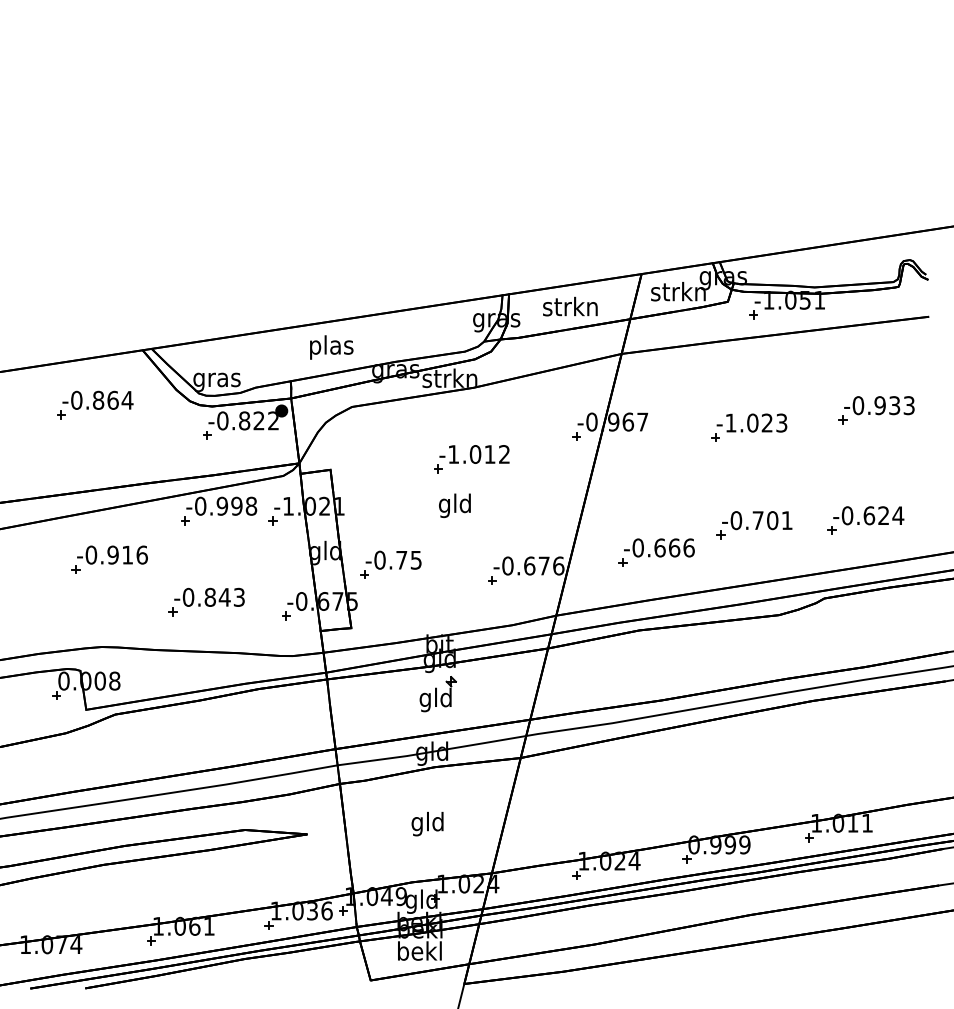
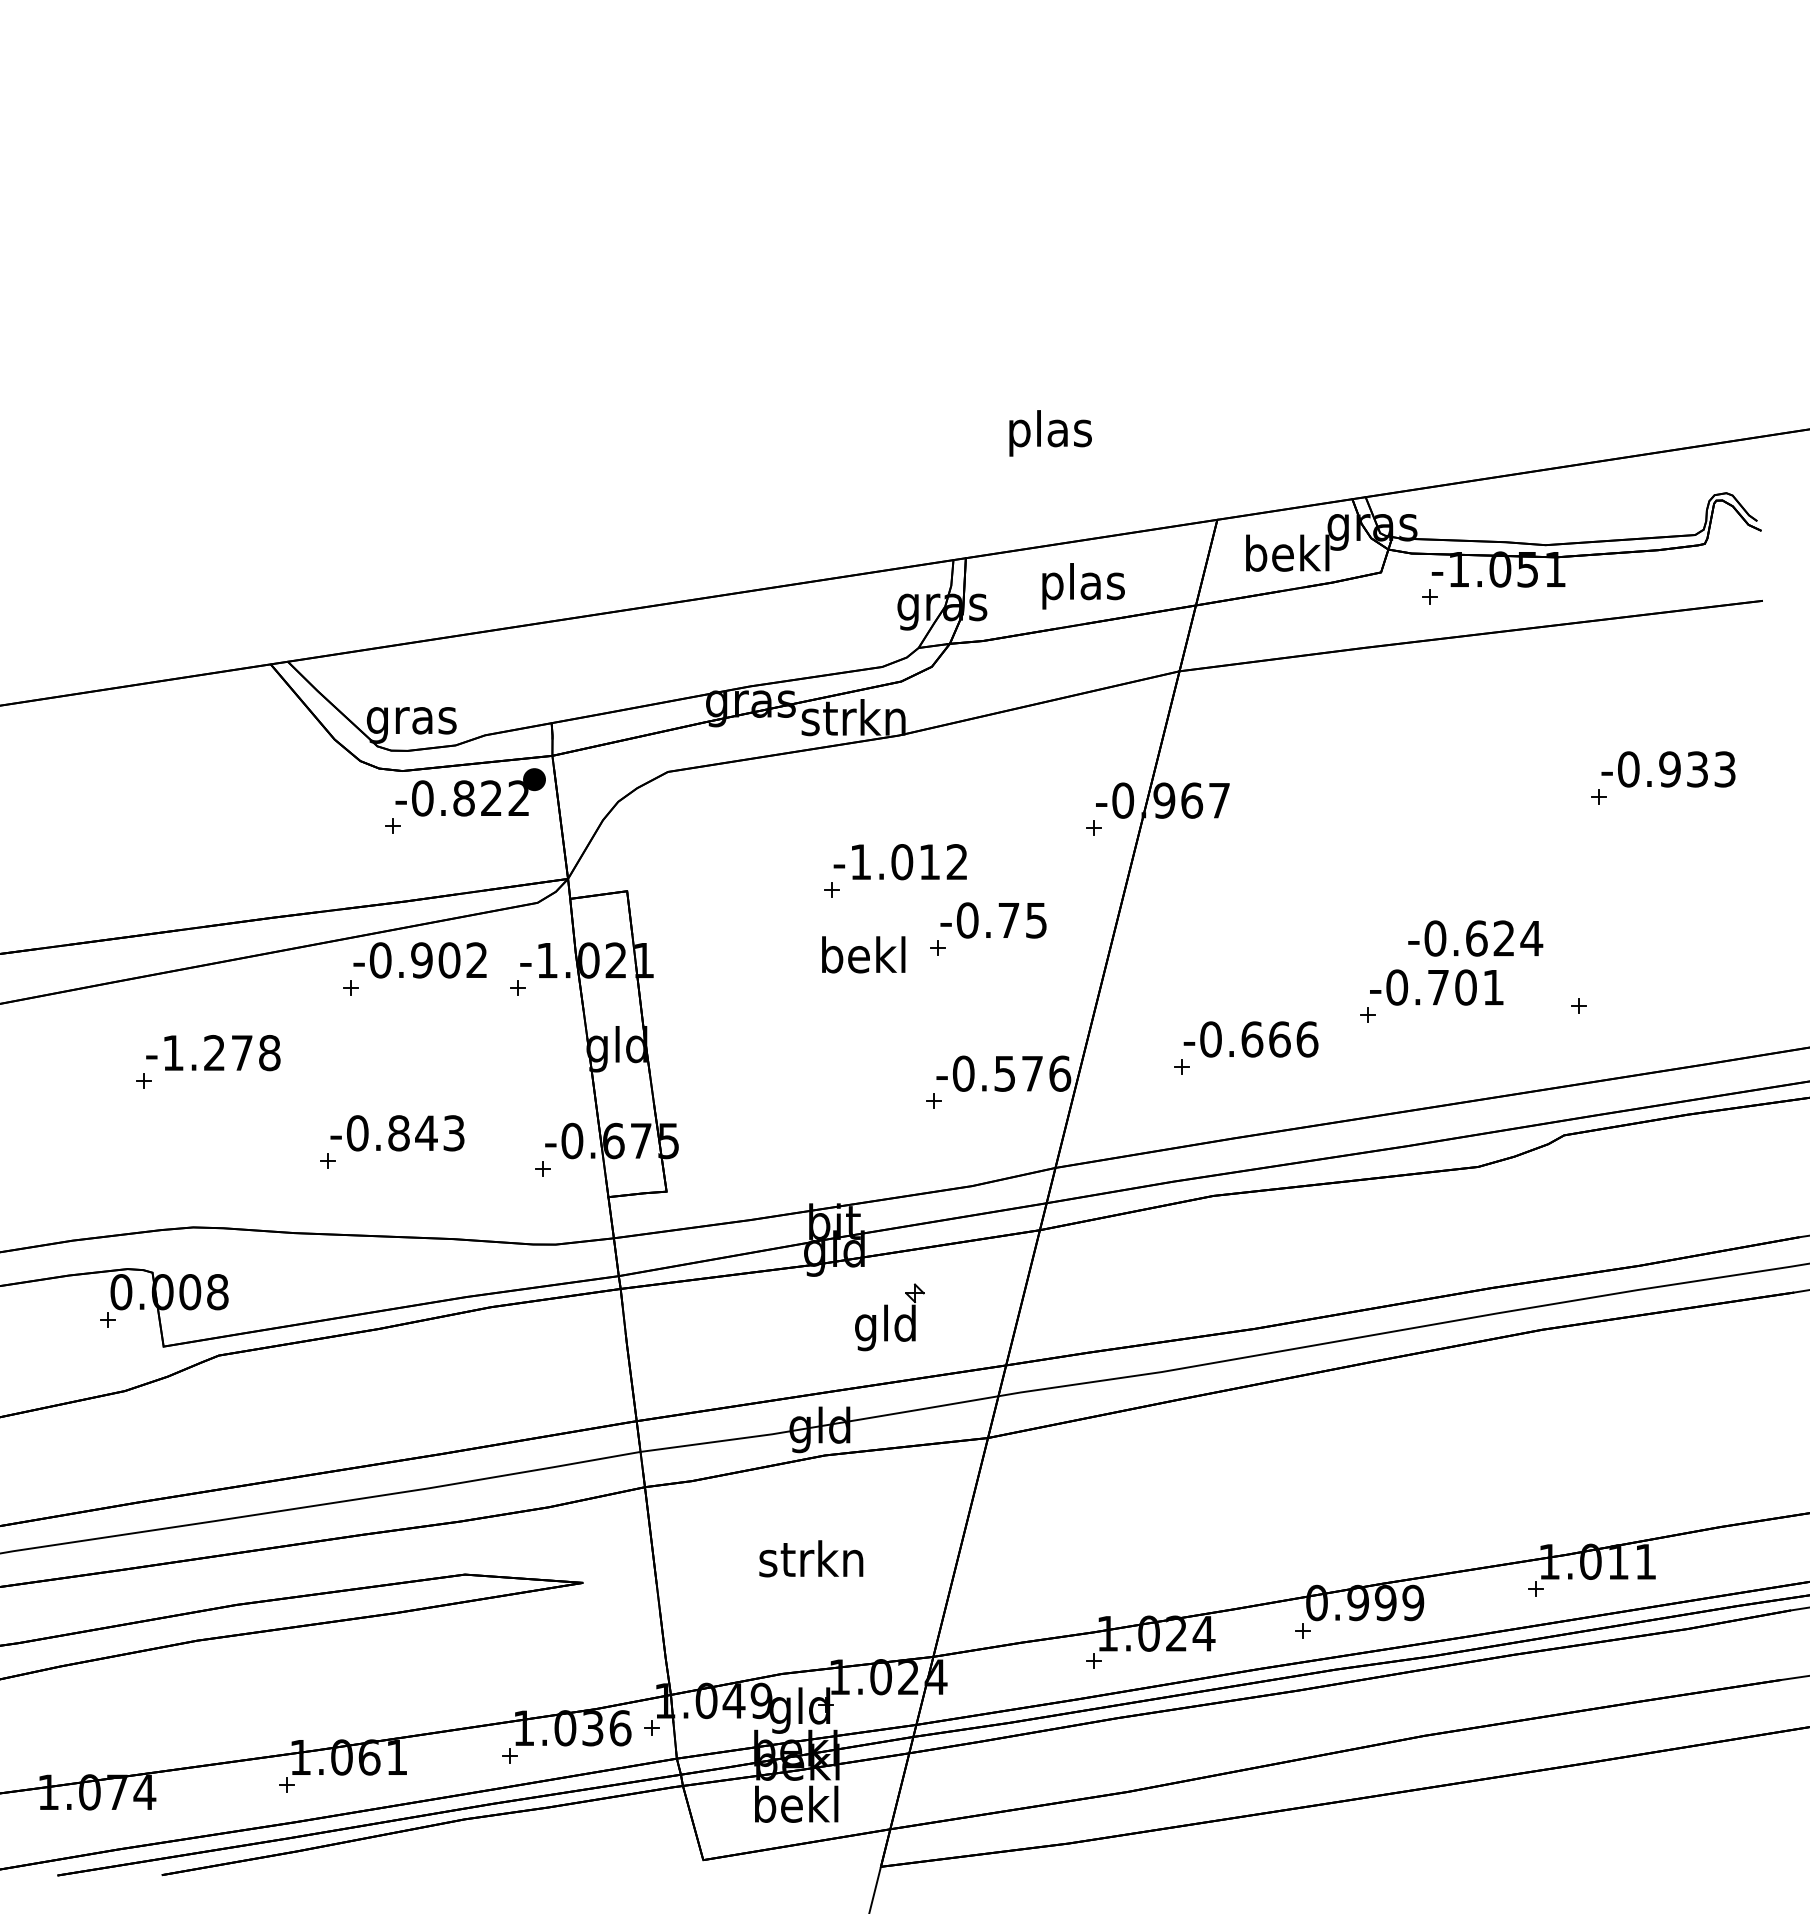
text: (678, 291) -> (1287, 552), strkn -> bekl
text: (570, 308) -> (1082, 585), strkn -> plas
text: (331, 347) -> (1050, 433), moved
part: (95, 404) -> (181, 767), removed
part: (749, 427) -> (1422, 810), removed
text: (244, 505) -> (463, 958), -0.998 -> -0.902
text: (455, 505) -> (864, 958), gld -> bekl
text: (868, 515) -> (1475, 938), moved
text: (116, 554) -> (220, 1051), -0.916 -> -1.278
part: (390, 564) -> (987, 928), moved
text: (529, 565) -> (1004, 1072), -0.676 -> -0.576
part: (437, 694) -> (888, 1317), moved
text: (427, 823) -> (811, 1562), gld -> strkn

